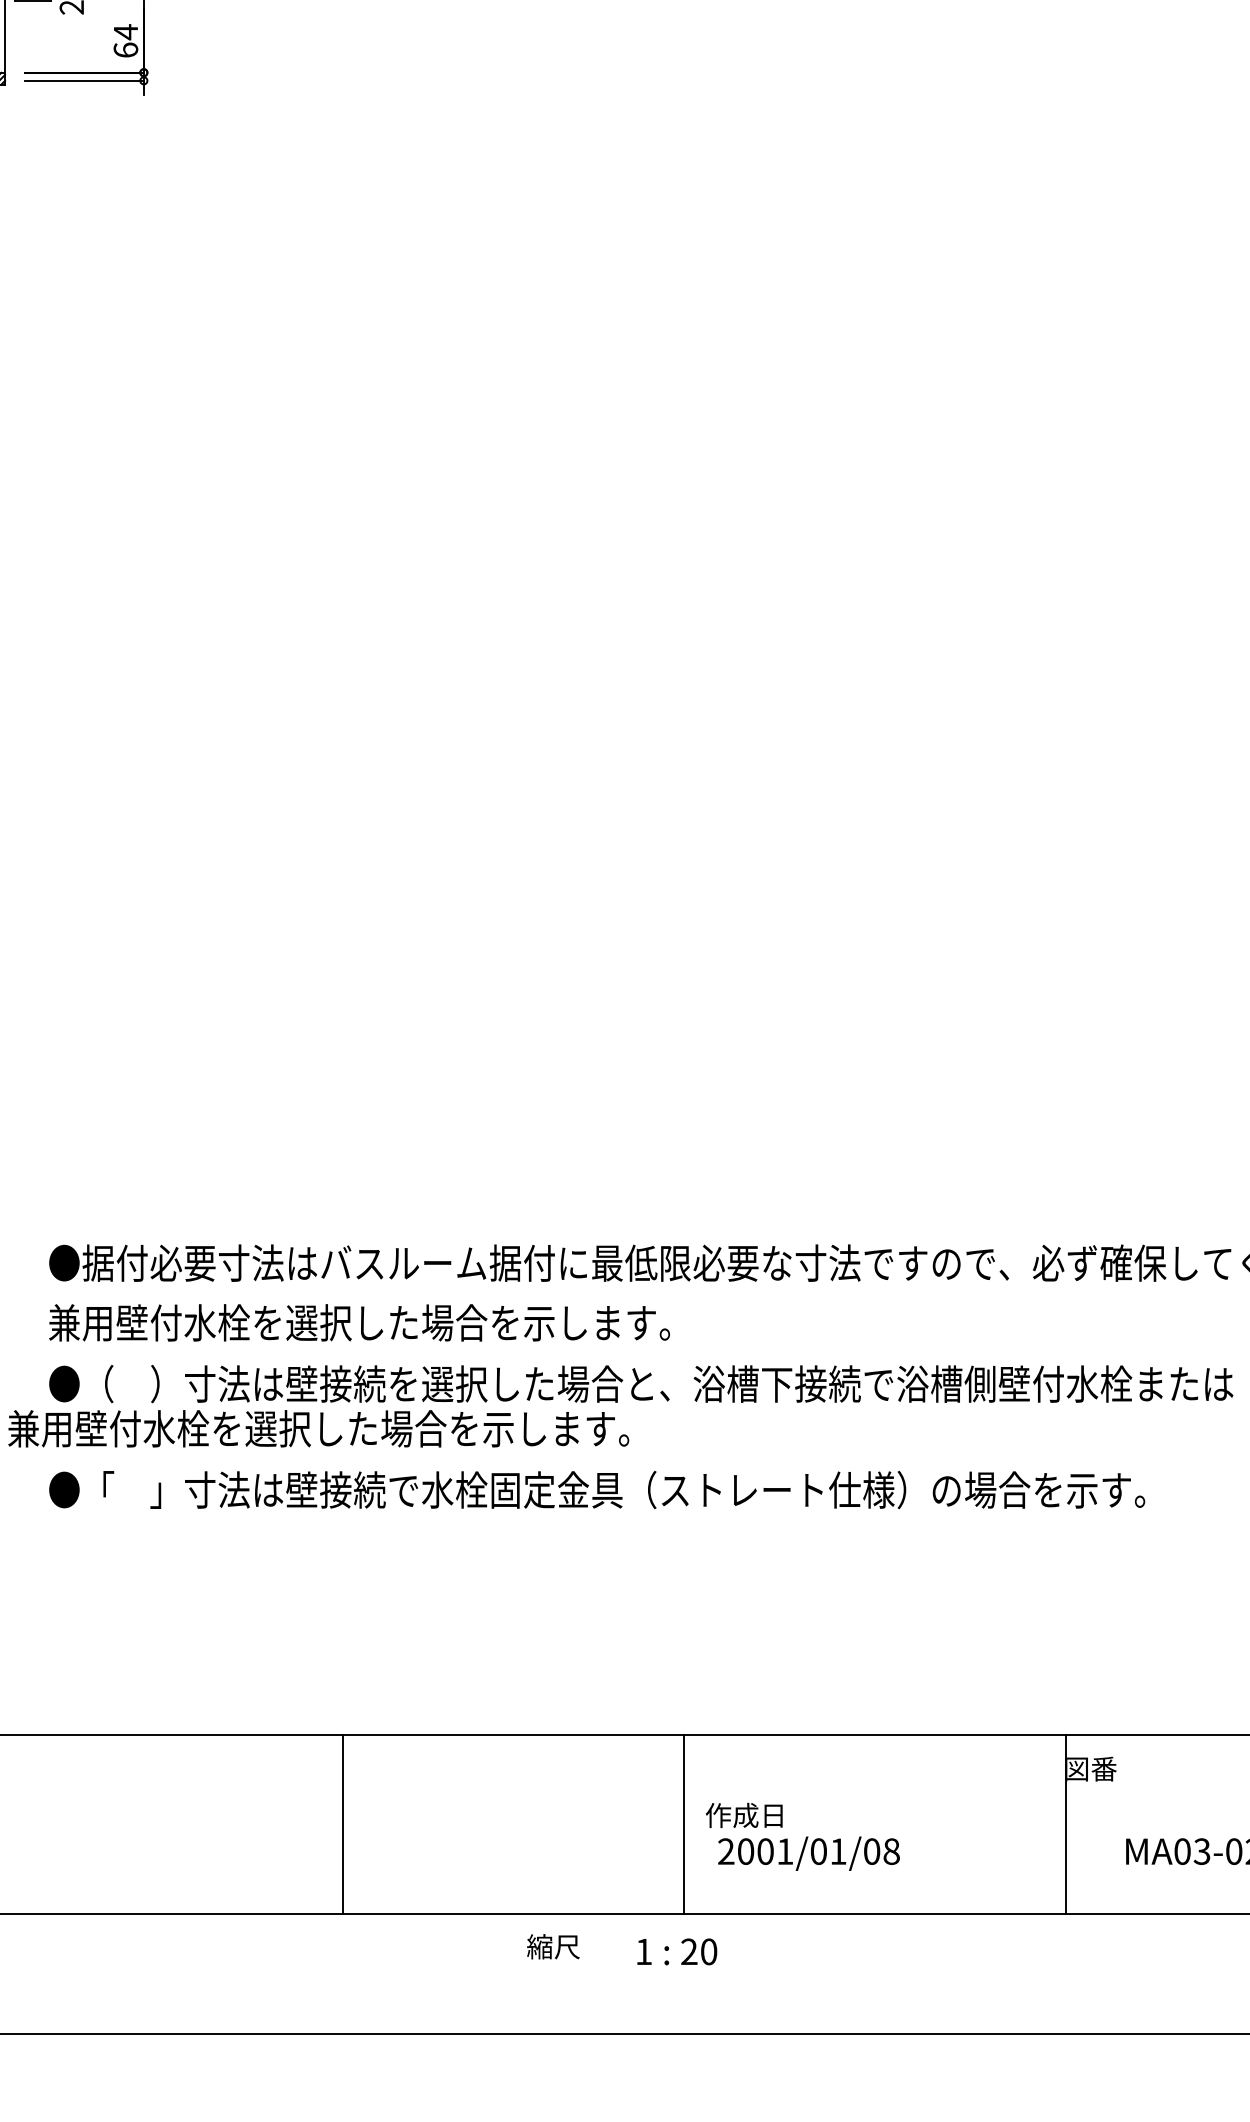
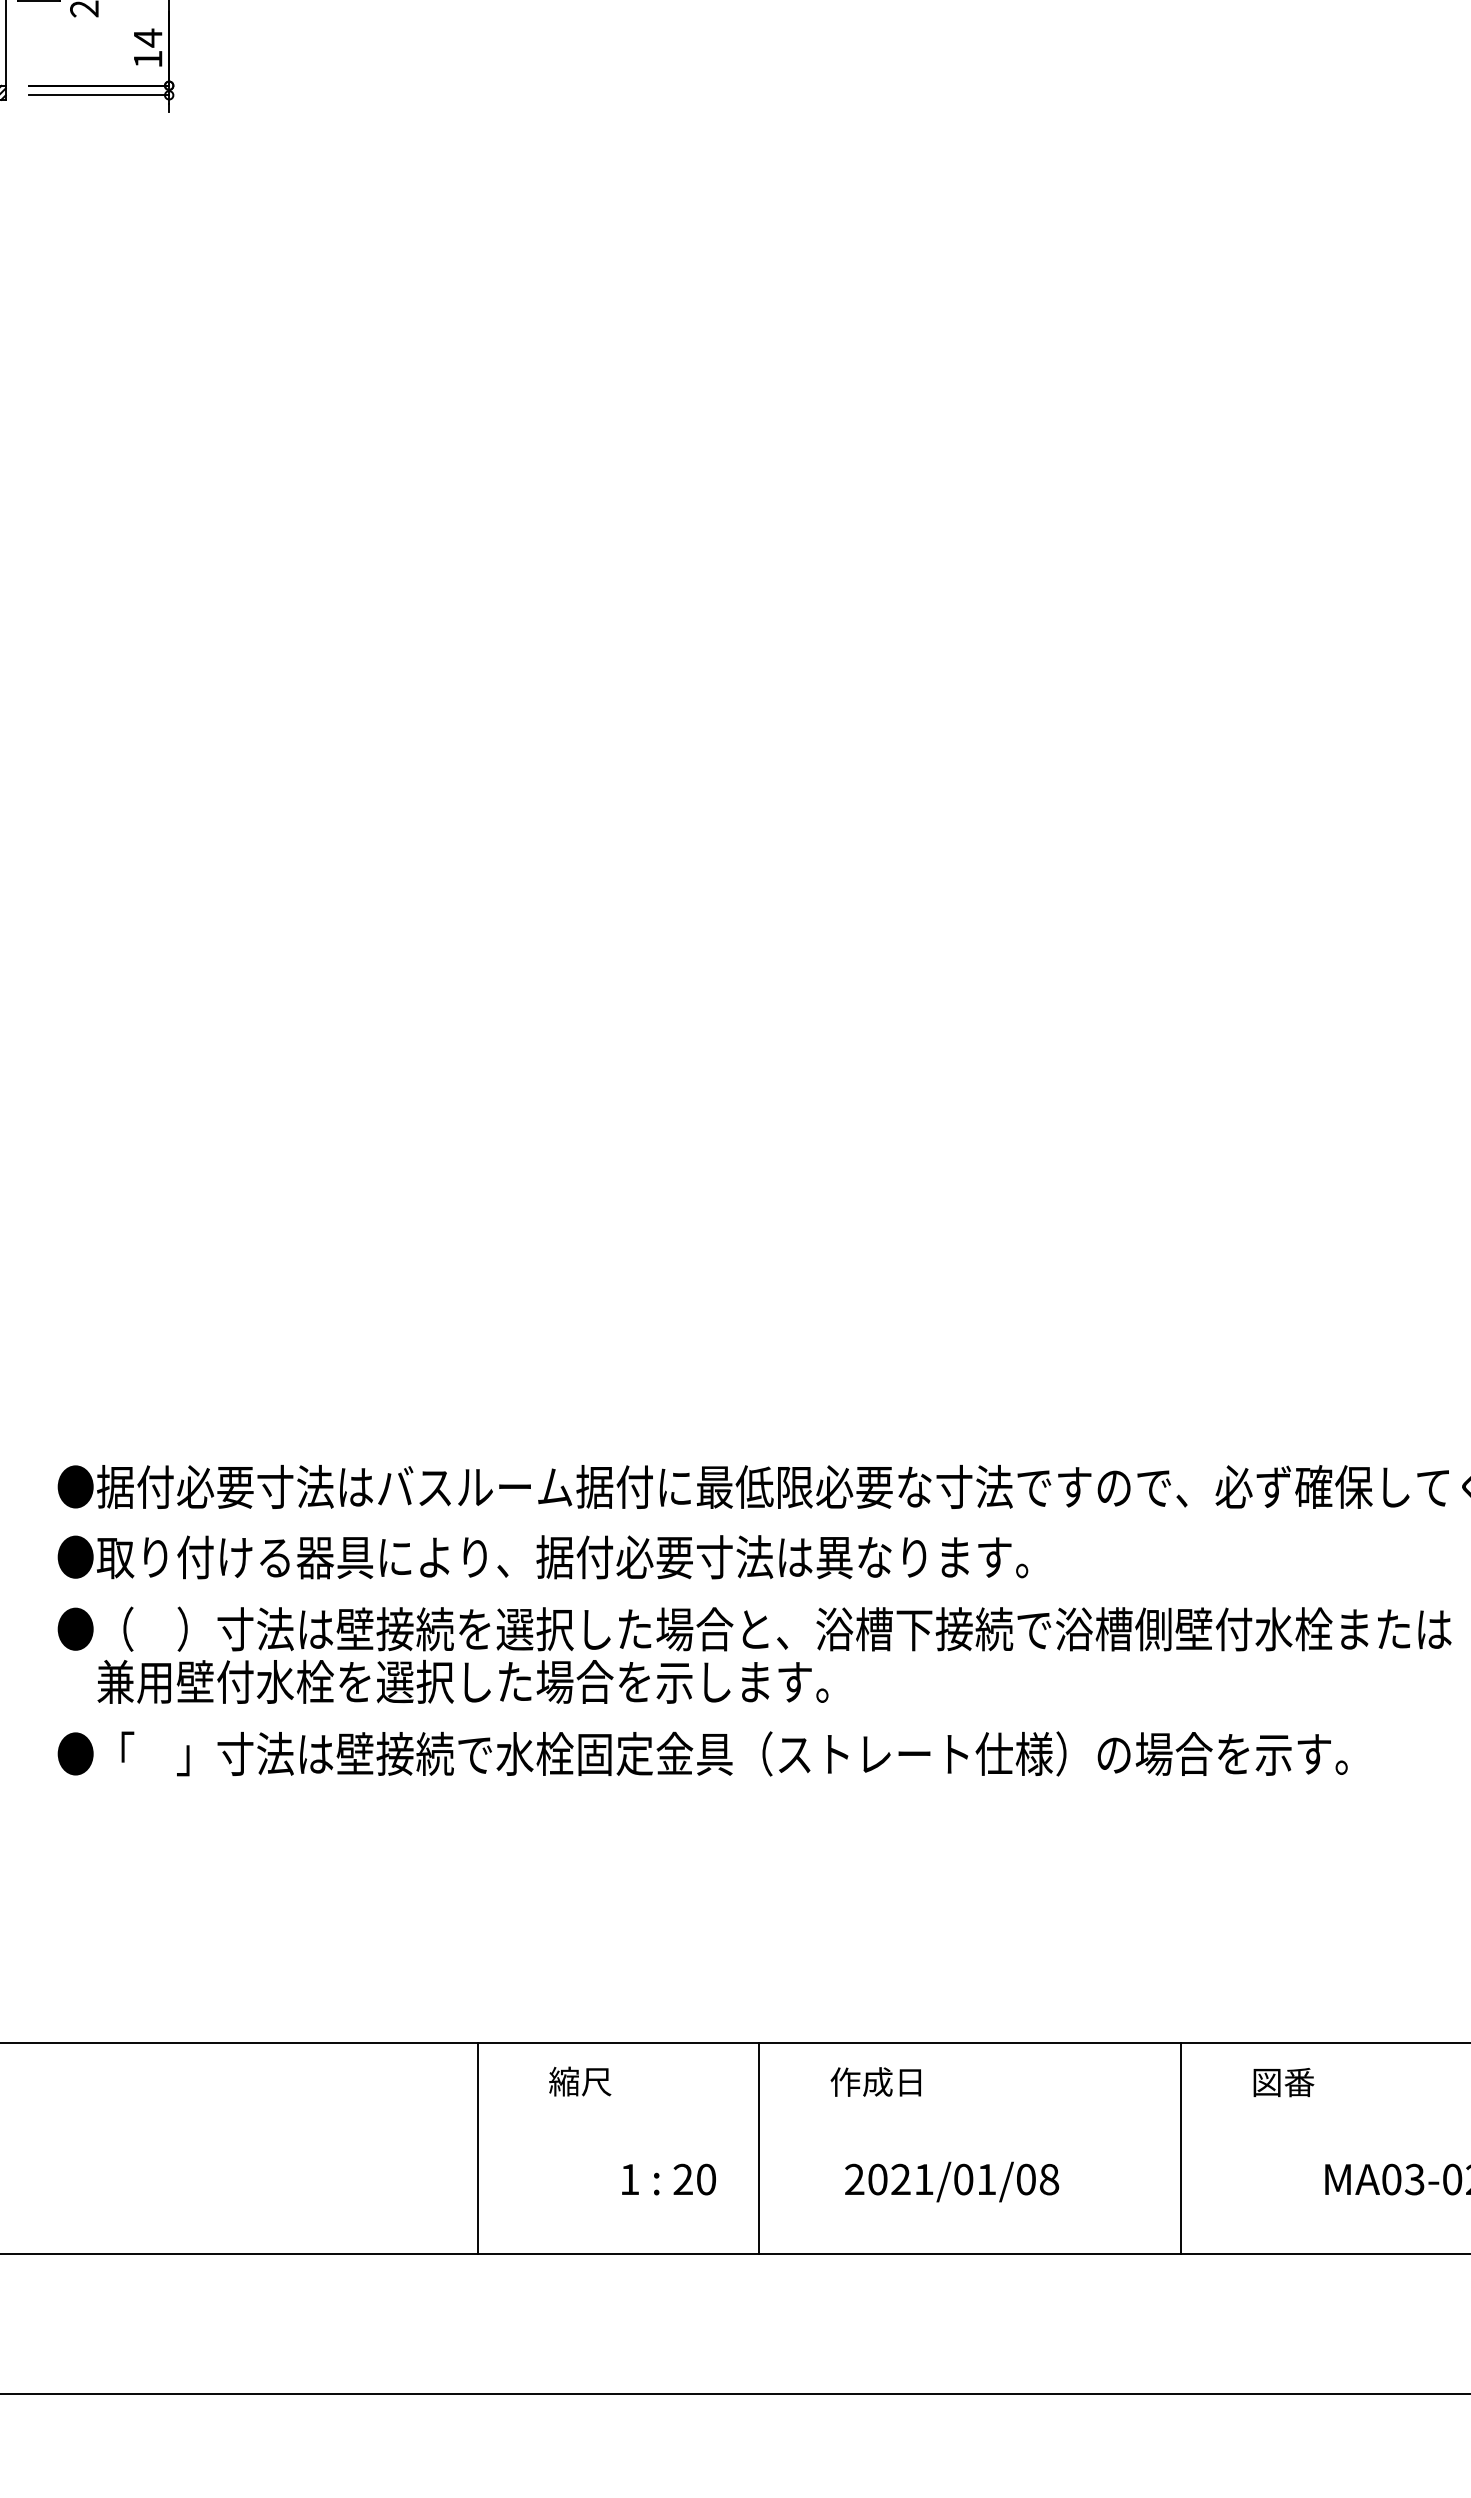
text: (125, 49) -> (147, 58), 64 -> 14
text: (461, 1323) -> (542, 1557), 兼用壁付水栓を選択した場合を示します。 -> ●取り付ける器具により、据付必要寸法は異なります。
text: (318, 1428) -> (462, 1681), moved
text: (743, 1815) -> (875, 2081), moved
line: (342, 1824) -> (477, 2147), moved
line: (683, 1824) -> (758, 2147), moved
line: (1065, 1824) -> (1180, 2147), moved
text: (765, 1851) -> (900, 2179), 2001/01/08 -> 2021/01/08
text: (553, 1946) -> (580, 2081), moved
text: (676, 1951) -> (668, 2179), moved

